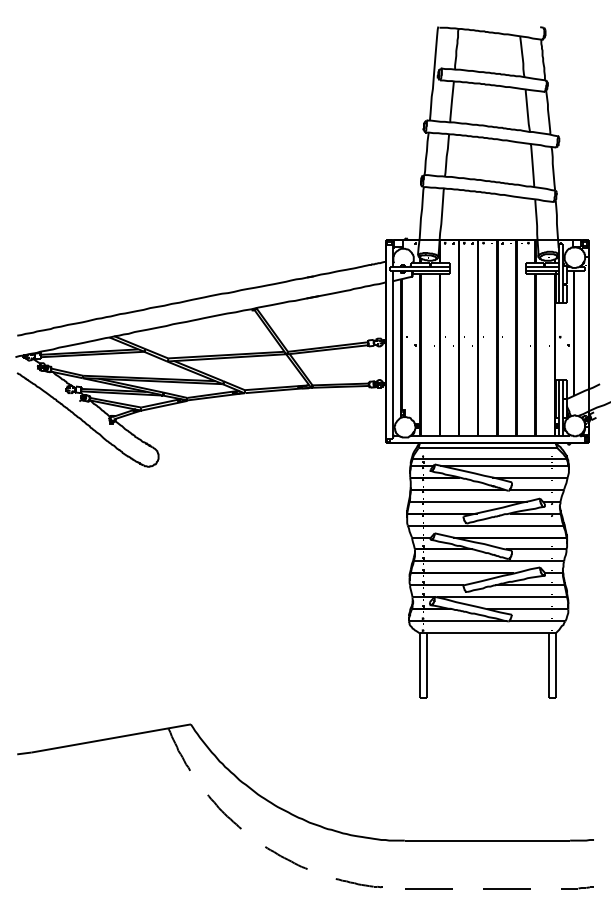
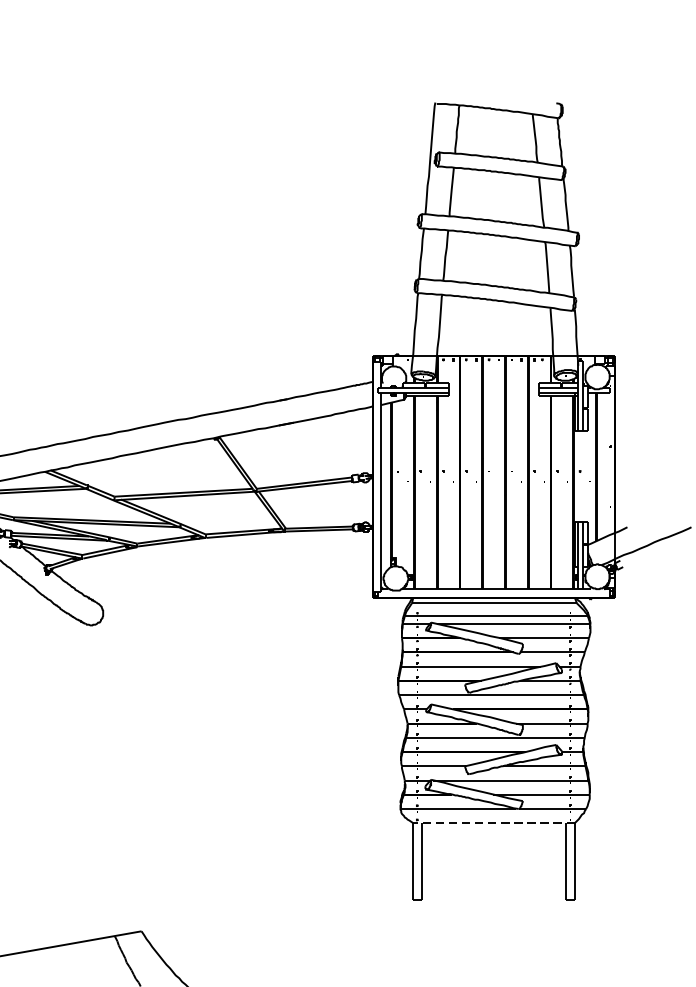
line: (487, 633) -> (493, 823), solid -> dashed

